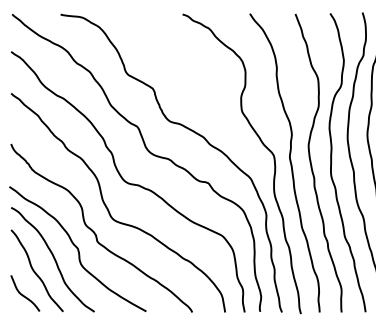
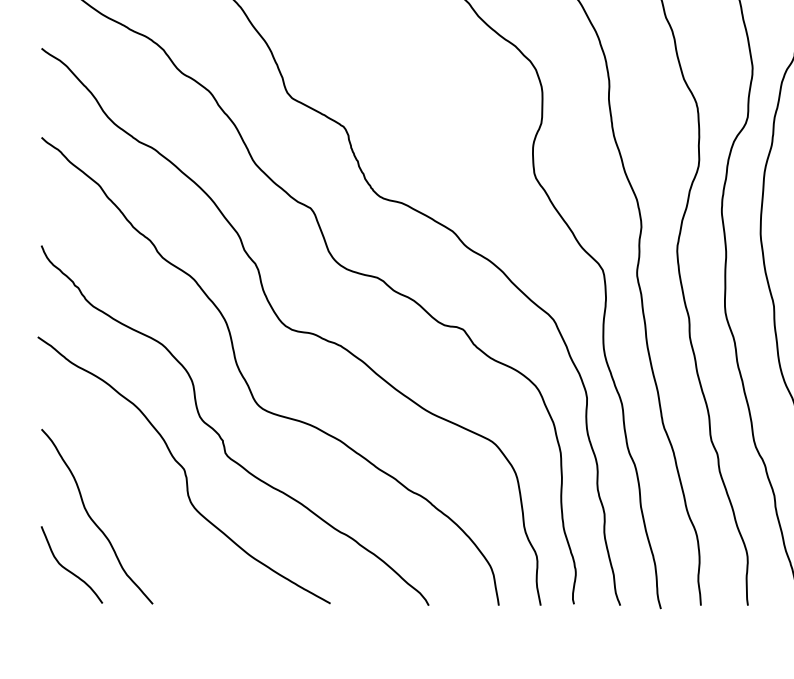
curve: (53, 258) -> (131, 490), removed

